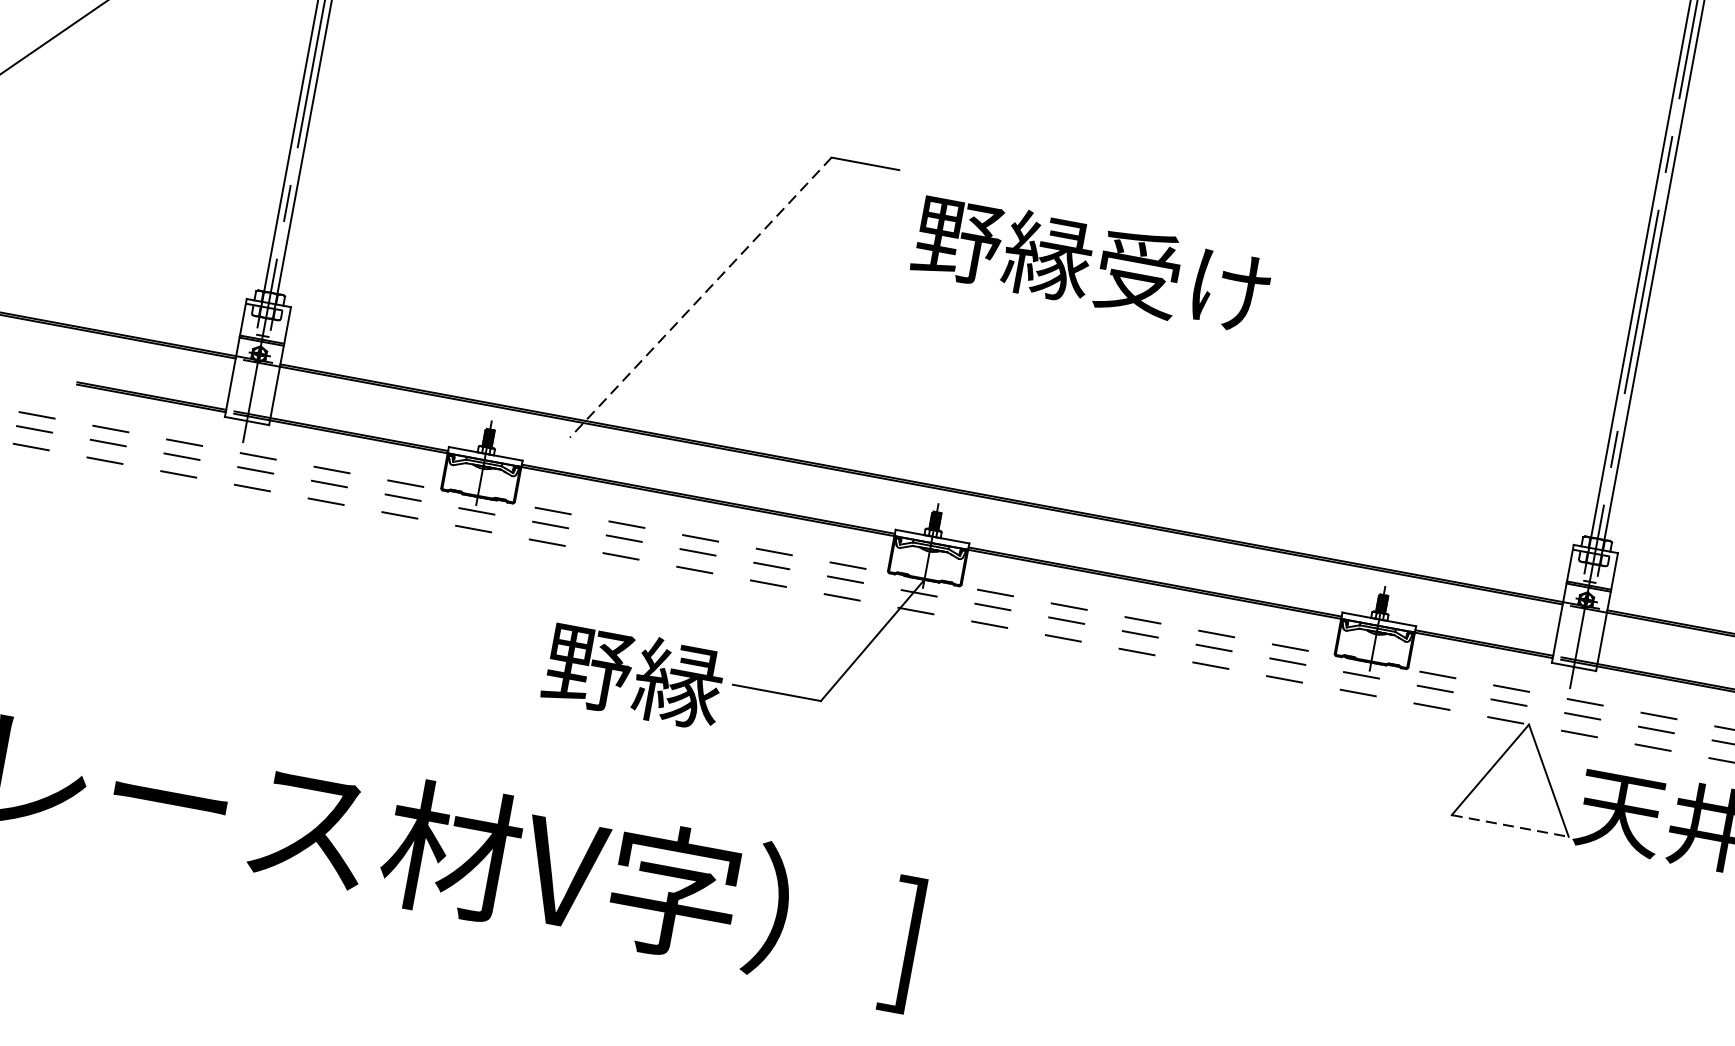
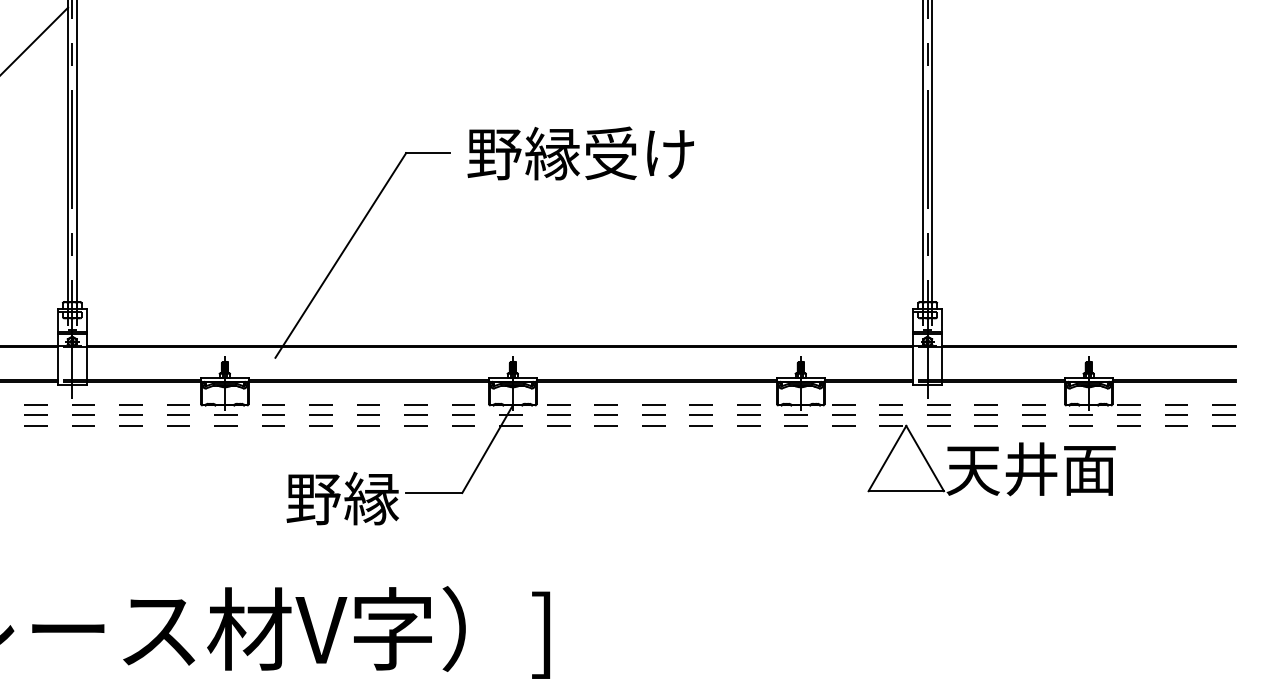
text: (1091, 264) -> (580, 153), moved
line: (700, 297) -> (340, 255), dashed -> solid
line: (1510, 826) -> (906, 491), dashed -> solid

